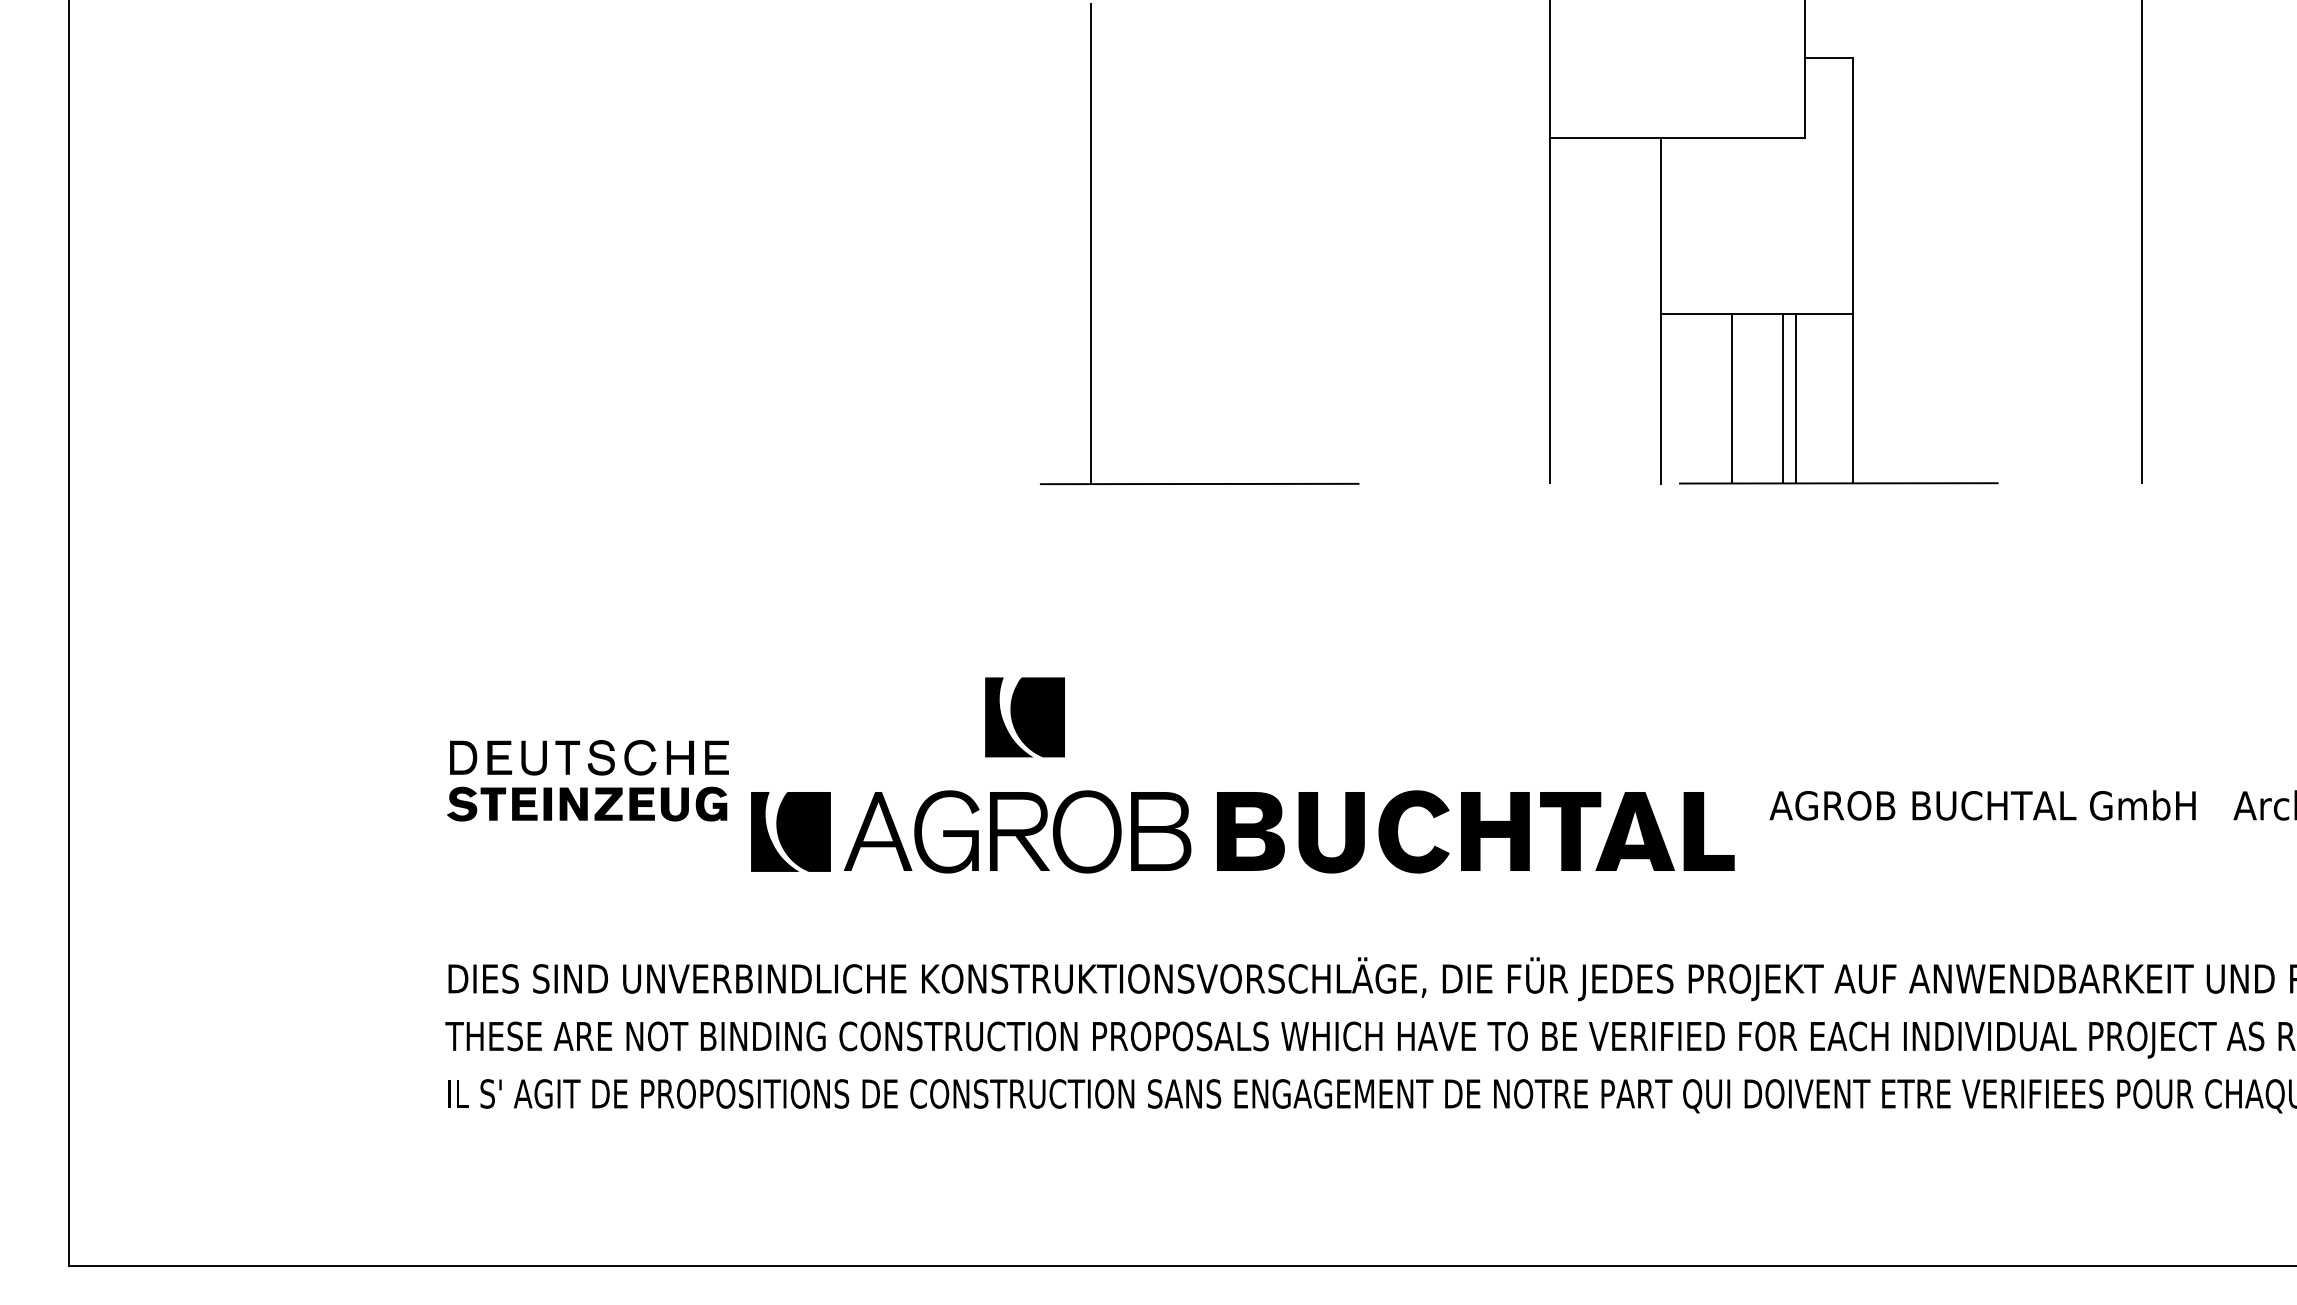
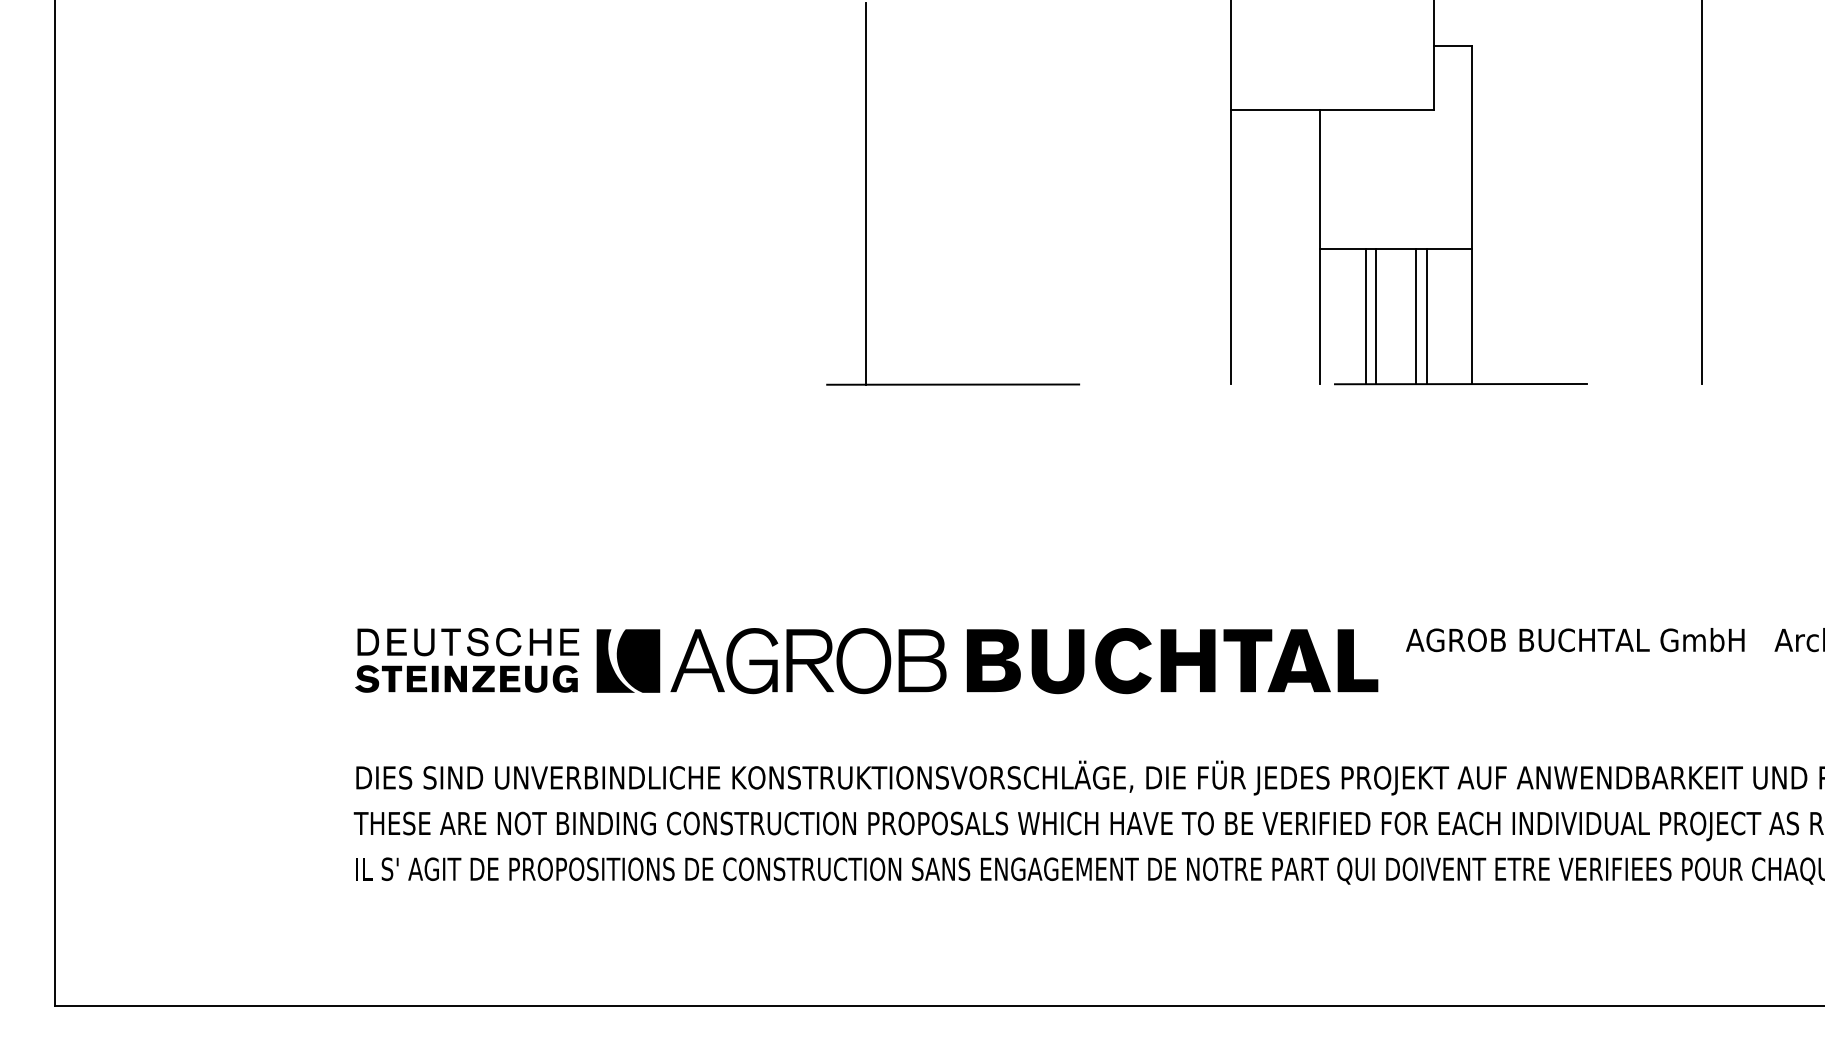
line: (1718, 398) -> (1365, 316), added
part: (1025, 716) -> (814, 569), removed
part: (588, 780) -> (467, 660), moved

